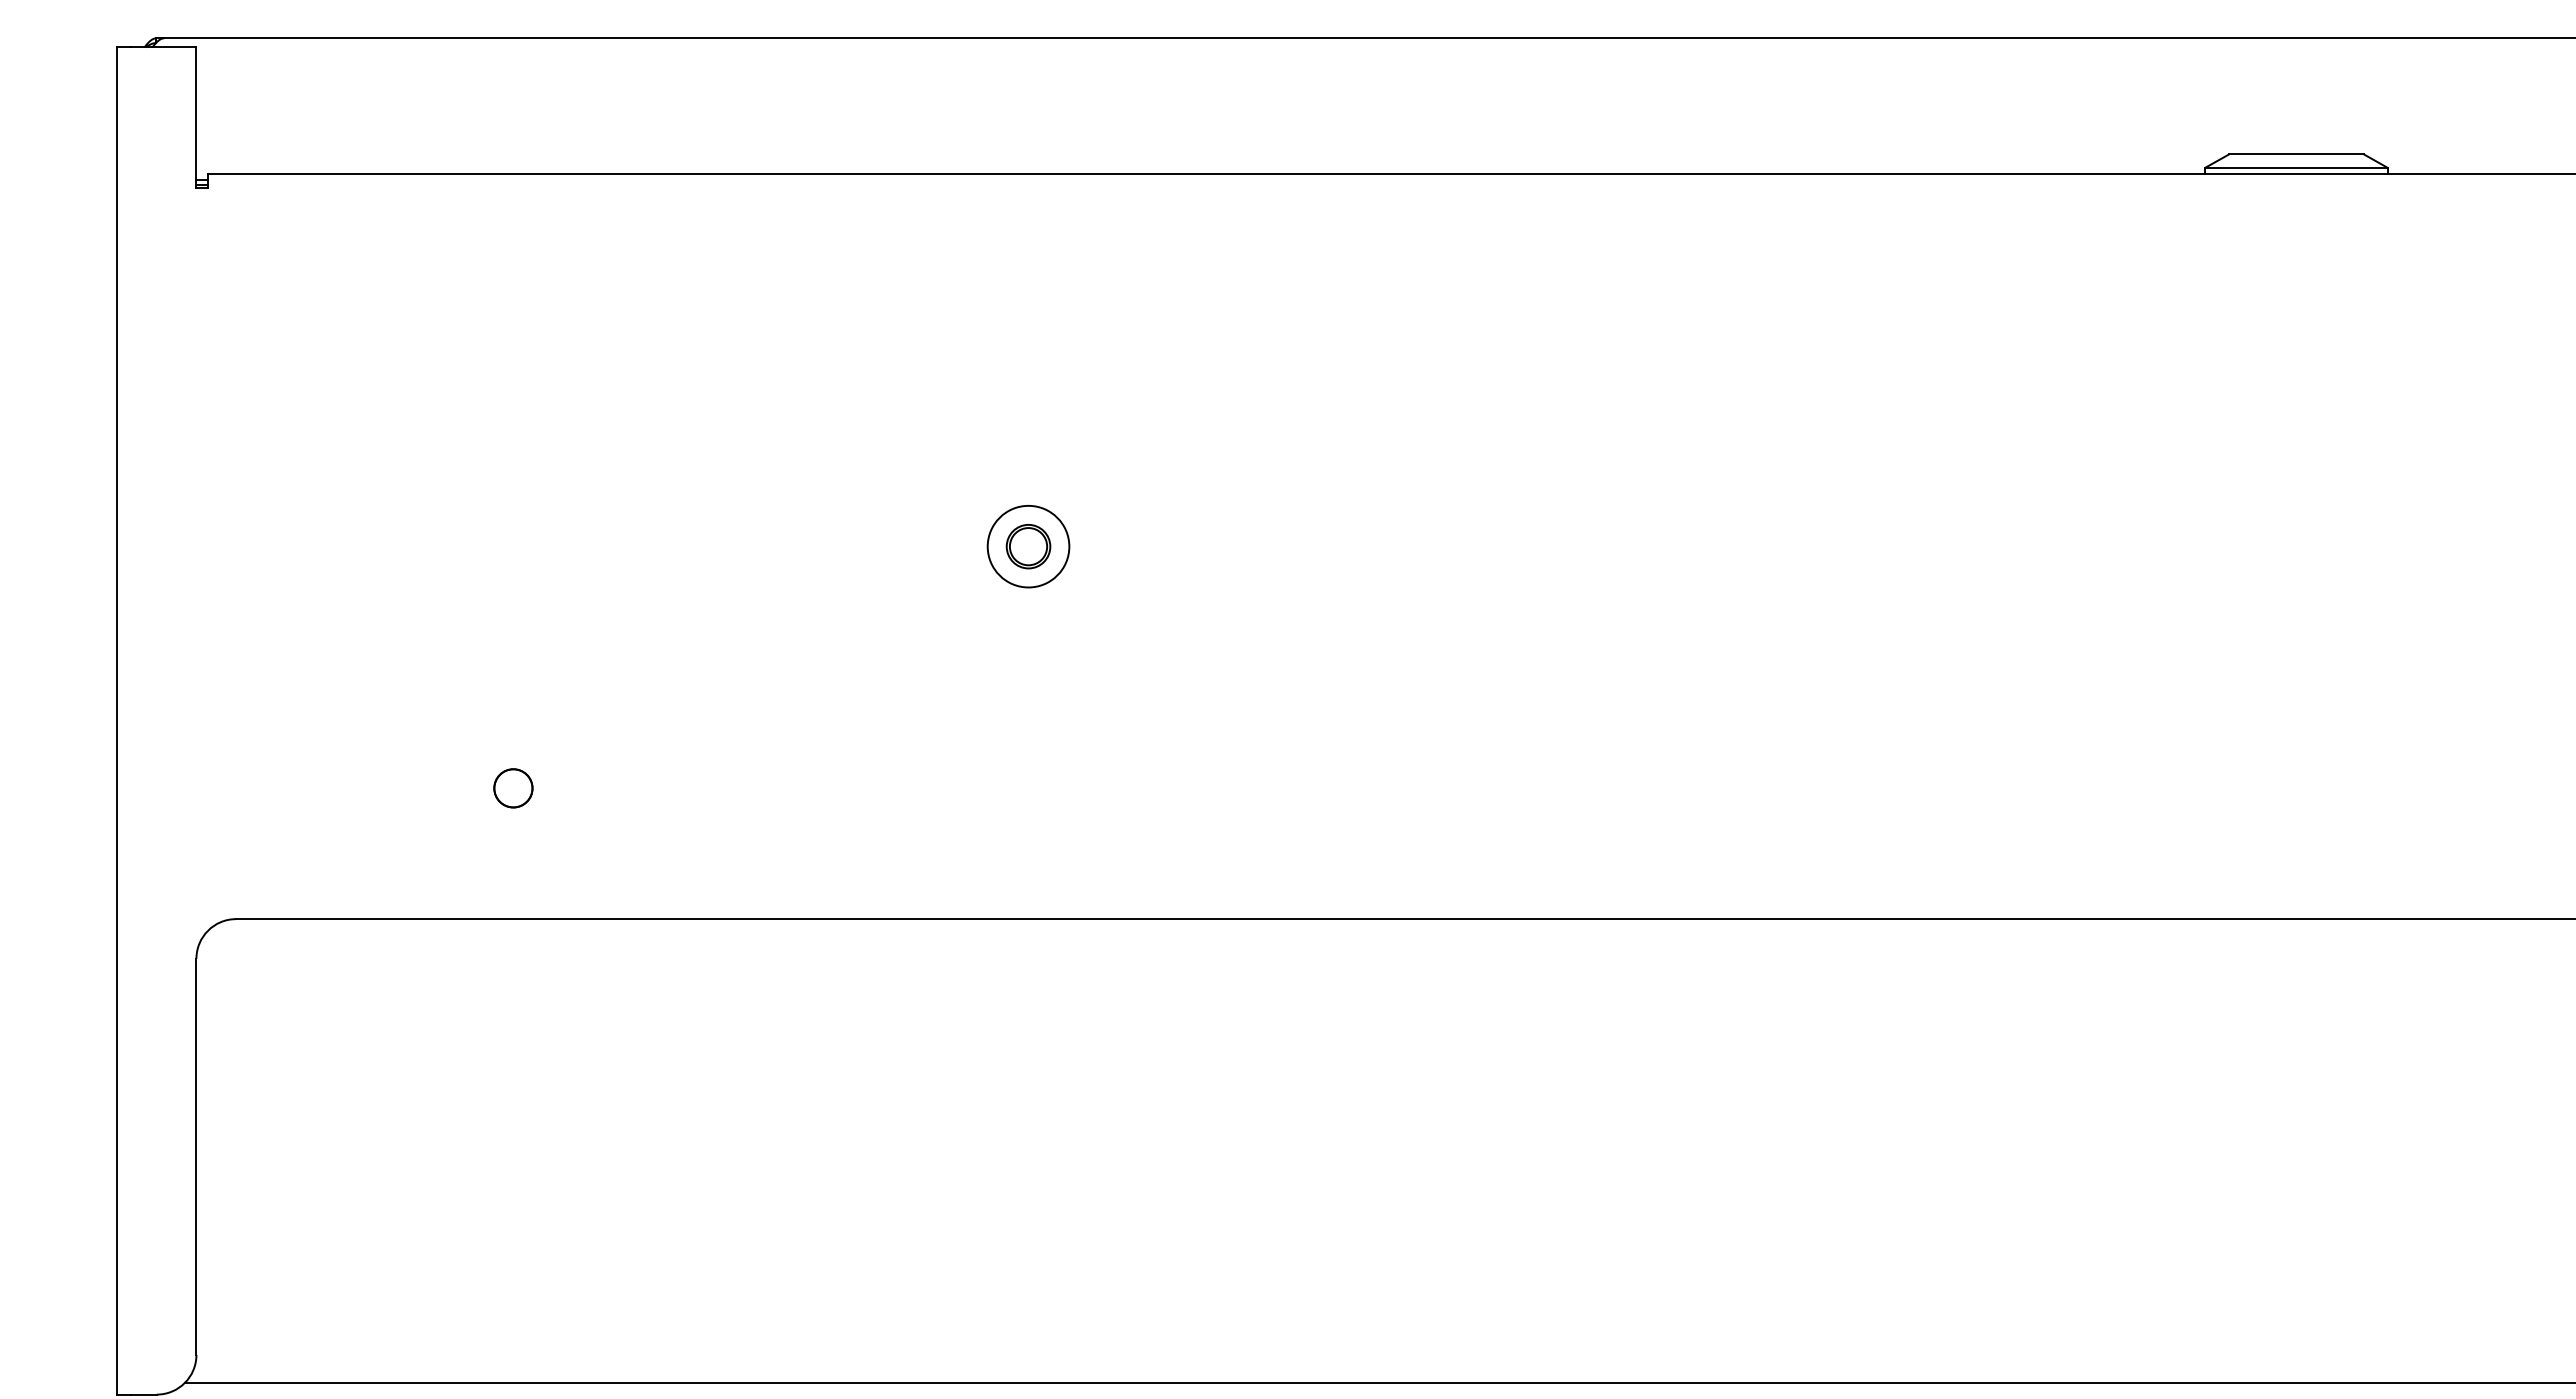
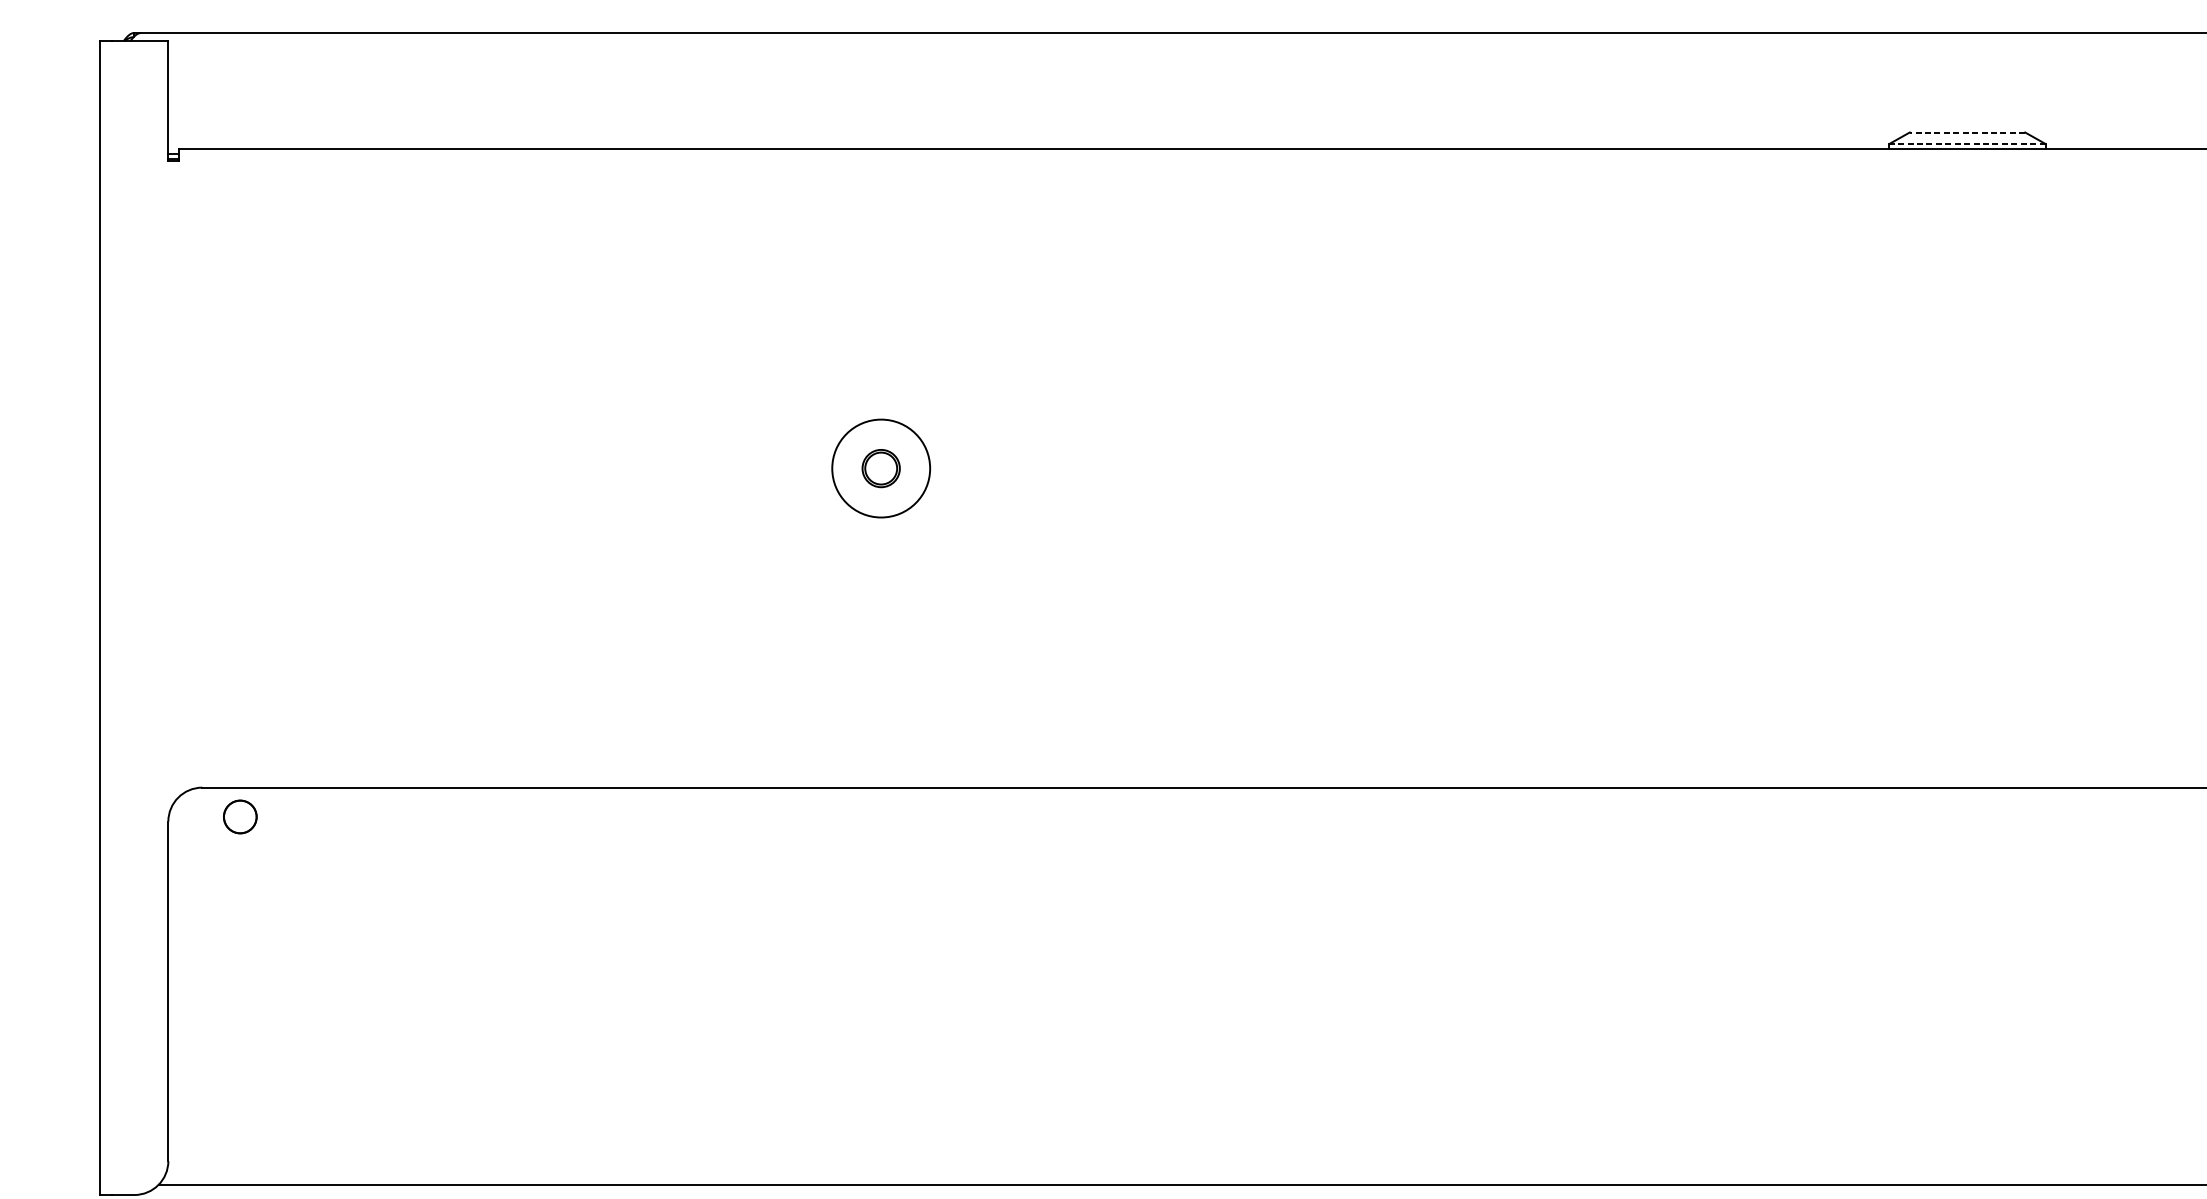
line: (2296, 154) -> (1967, 132), solid -> dashed
line: (2296, 167) -> (1967, 143), solid -> dashed
circle: (1028, 546) -> (881, 468), size x1.4
circle: (513, 788) -> (240, 817), moved

